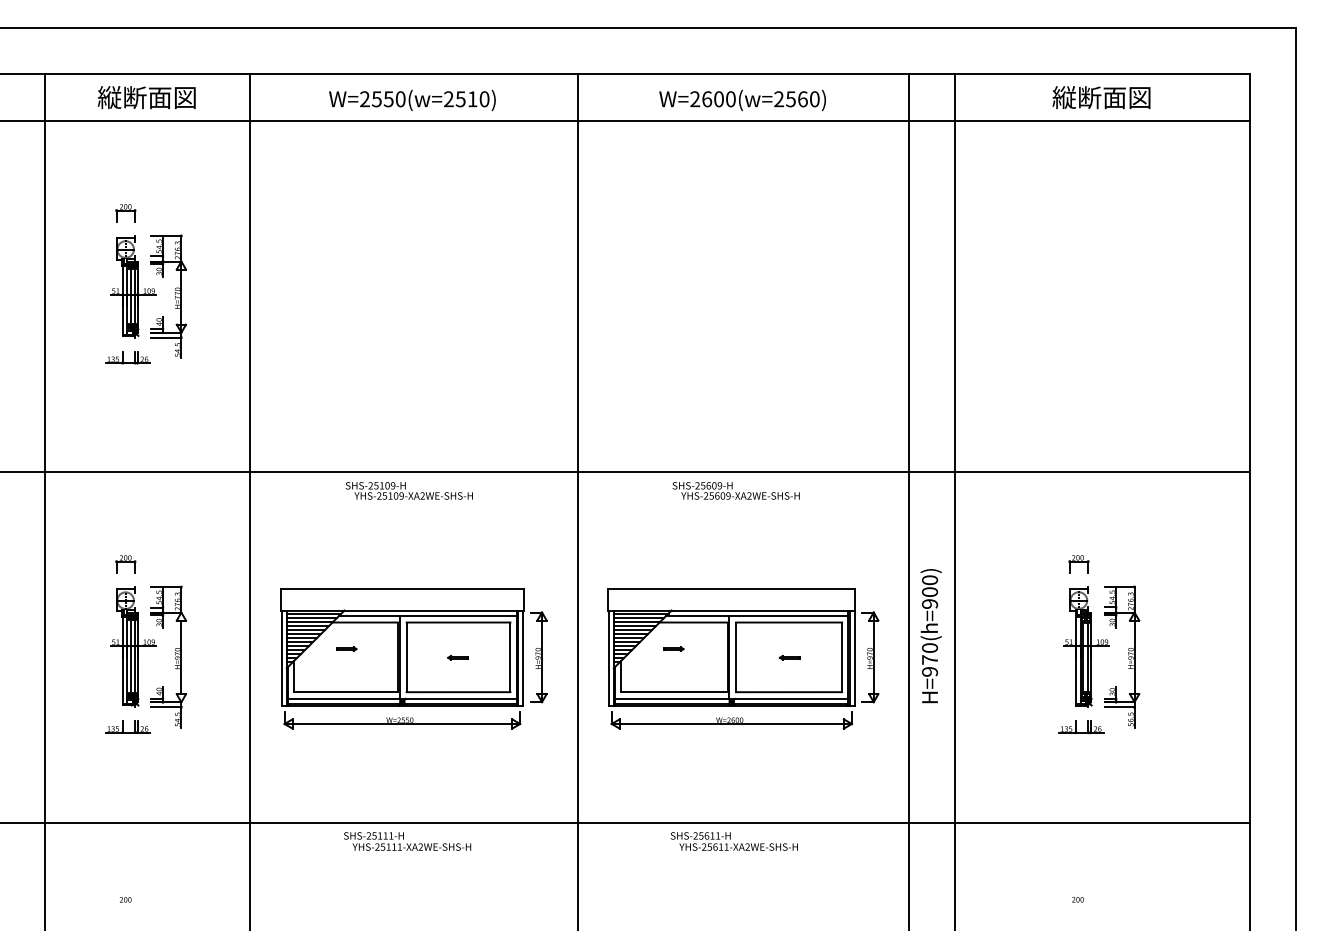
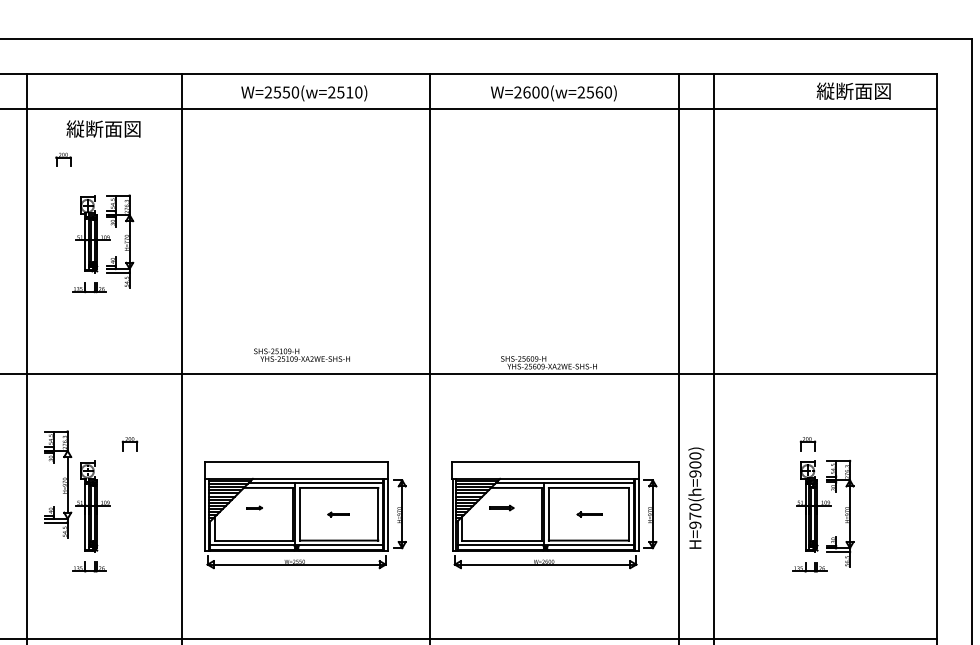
text: (146, 97) -> (103, 128), moved
text: (1101, 97) -> (853, 91), moved
part: (125, 213) -> (63, 159), moved
text: (408, 490) -> (301, 354), moved
text: (735, 490) -> (548, 362), moved
part: (125, 564) -> (129, 444), moved
part: (673, 648) -> (501, 507), size x1.6
part: (175, 655) -> (63, 483), moved
part: (457, 657) -> (338, 514), size x1.4
part: (789, 657) -> (589, 514), size x1.6

